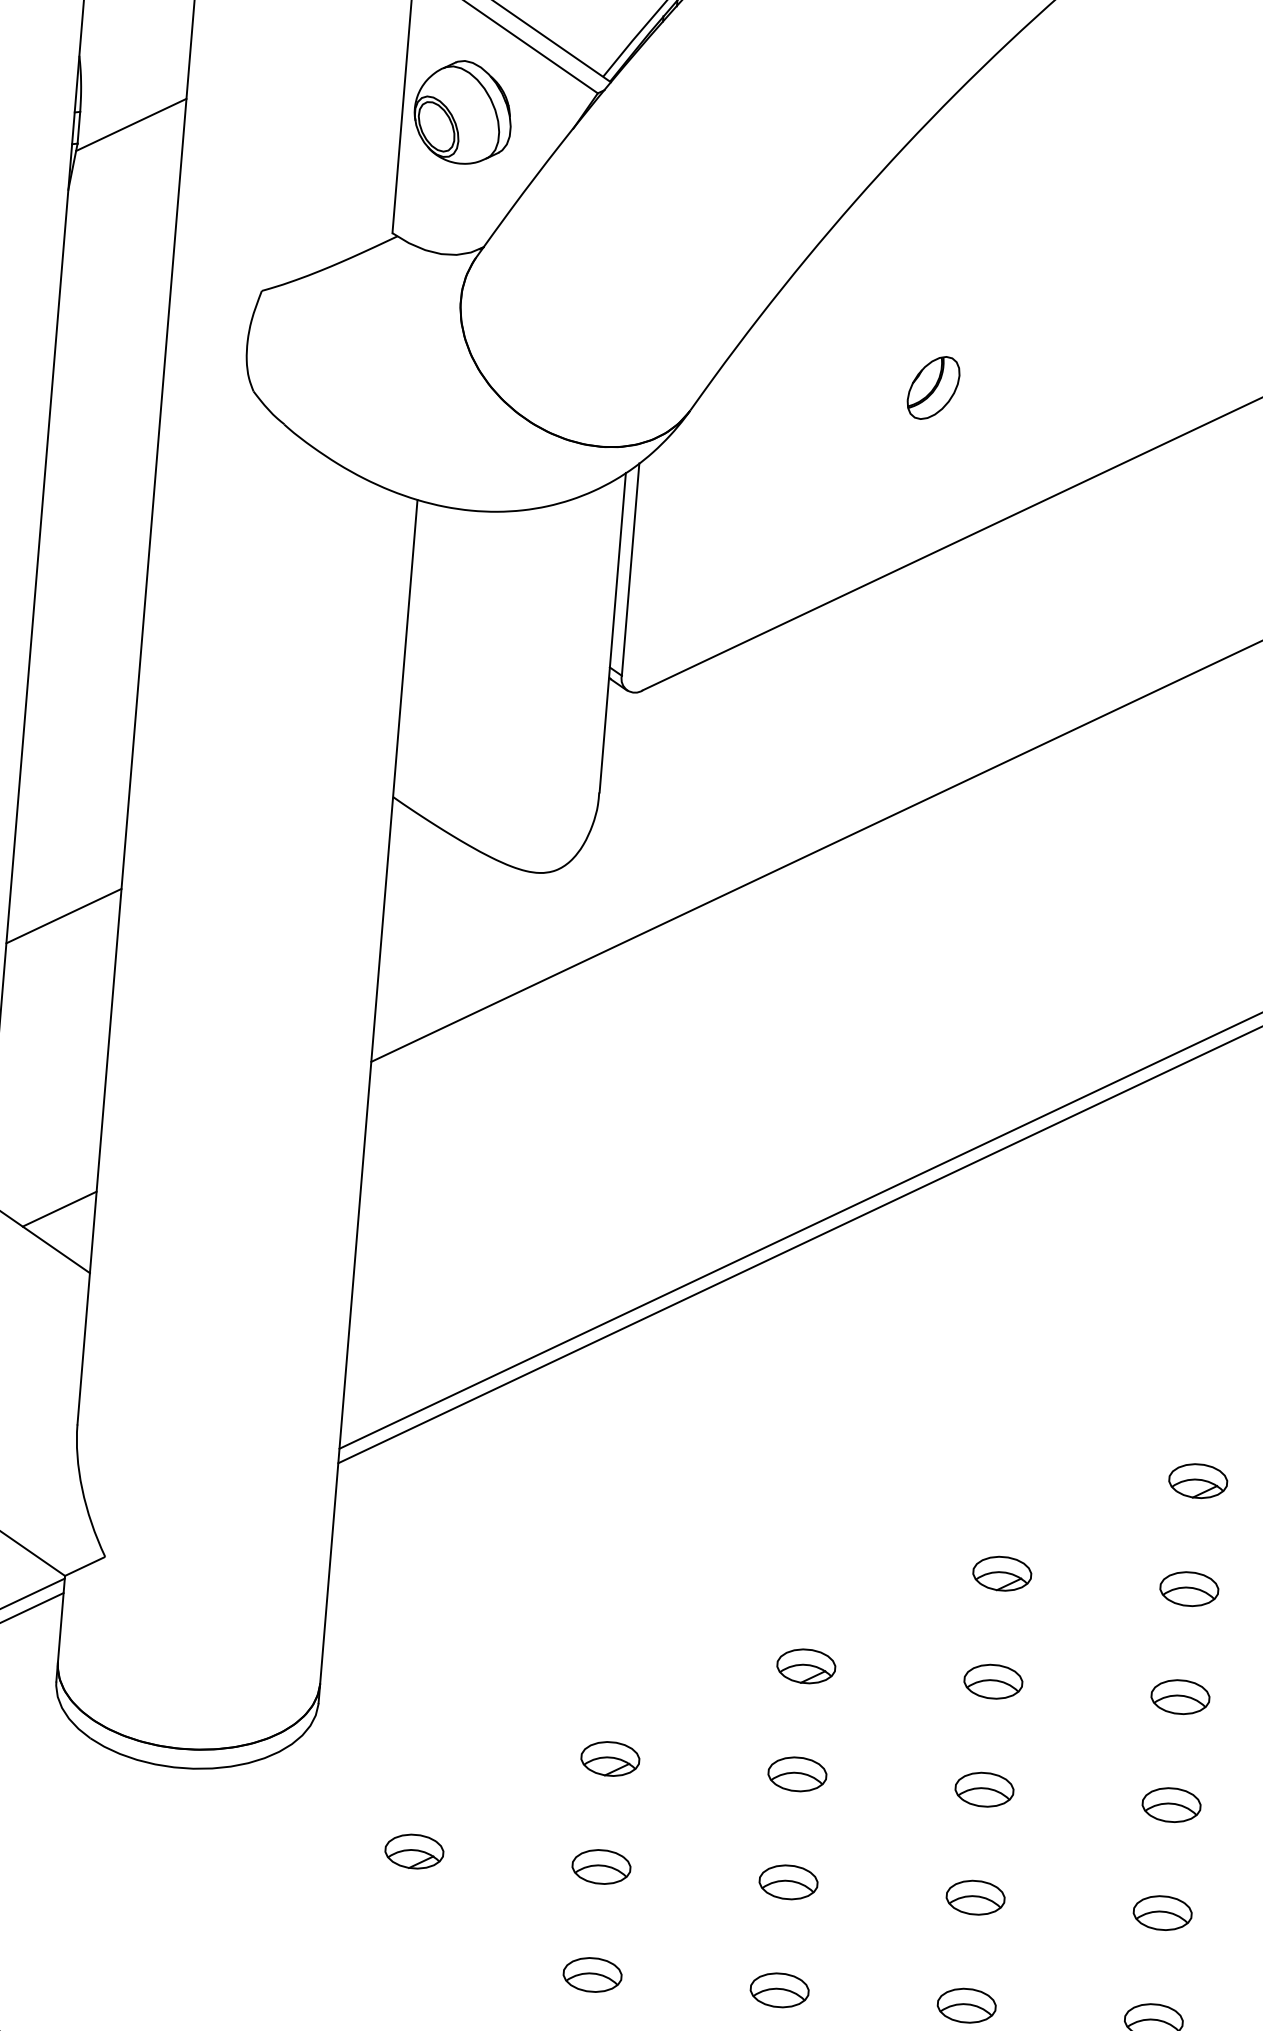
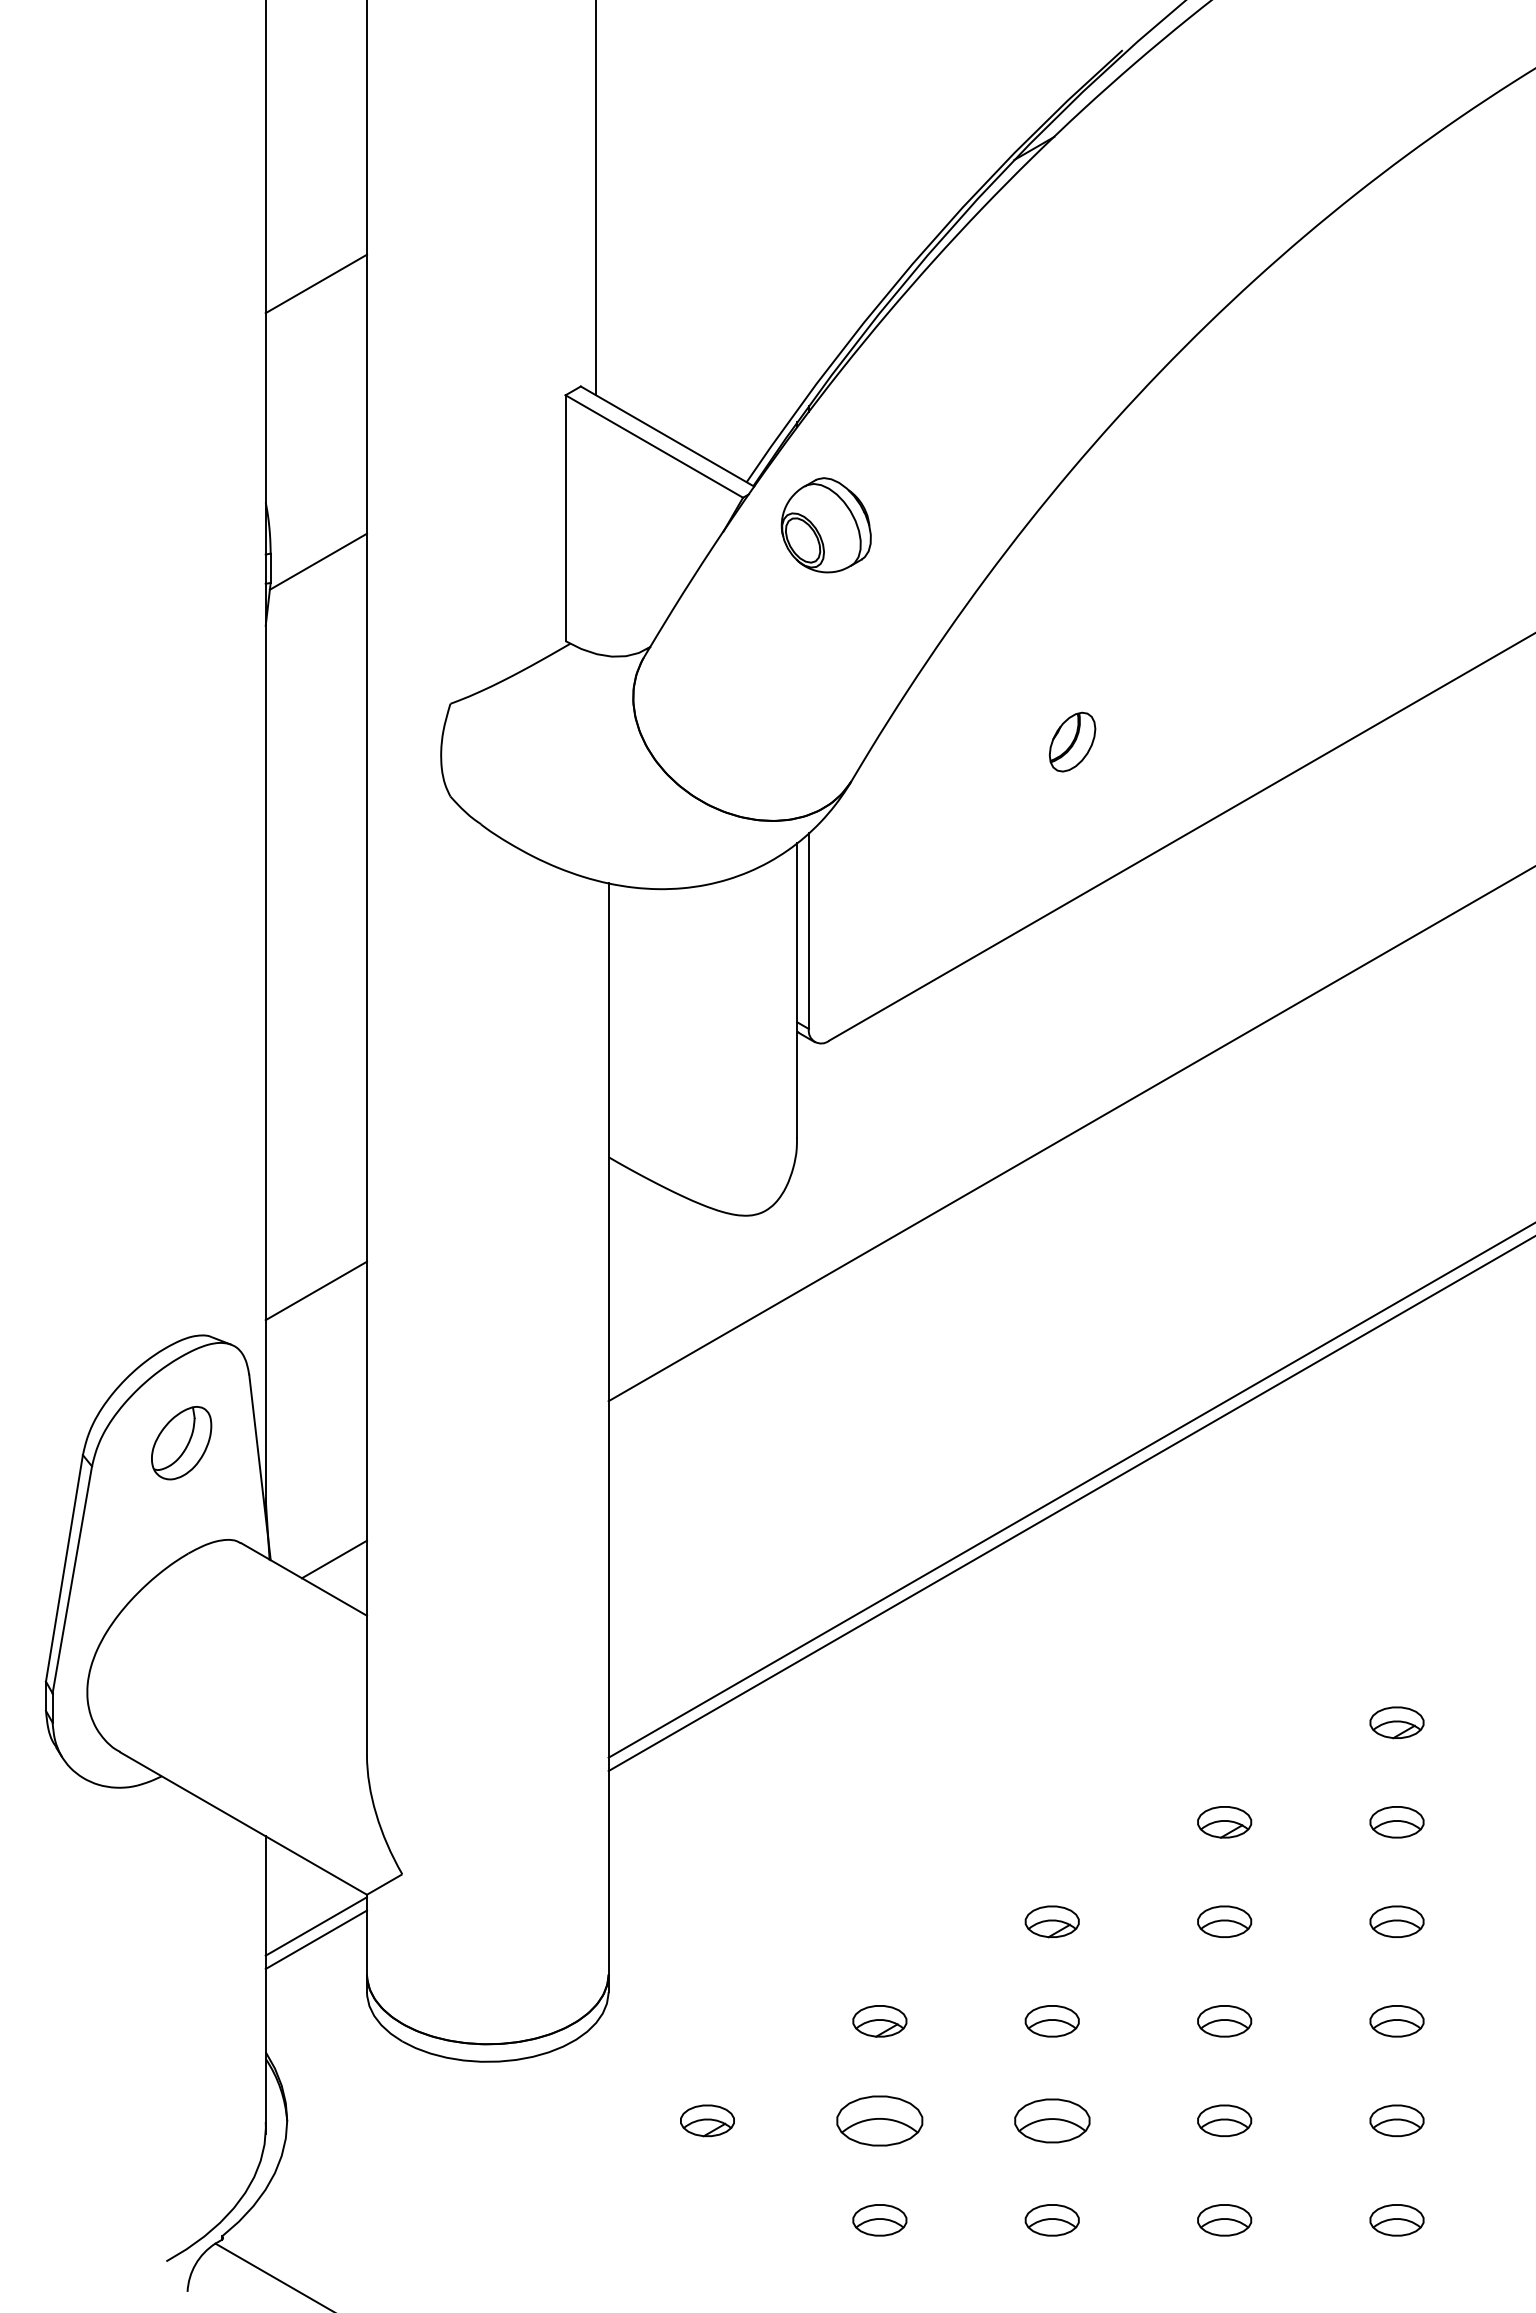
part: (462, 112) -> (825, 525), moved
part: (601, 1866) -> (879, 2120), size x1.6
part: (787, 1881) -> (1051, 2120), size x1.4

